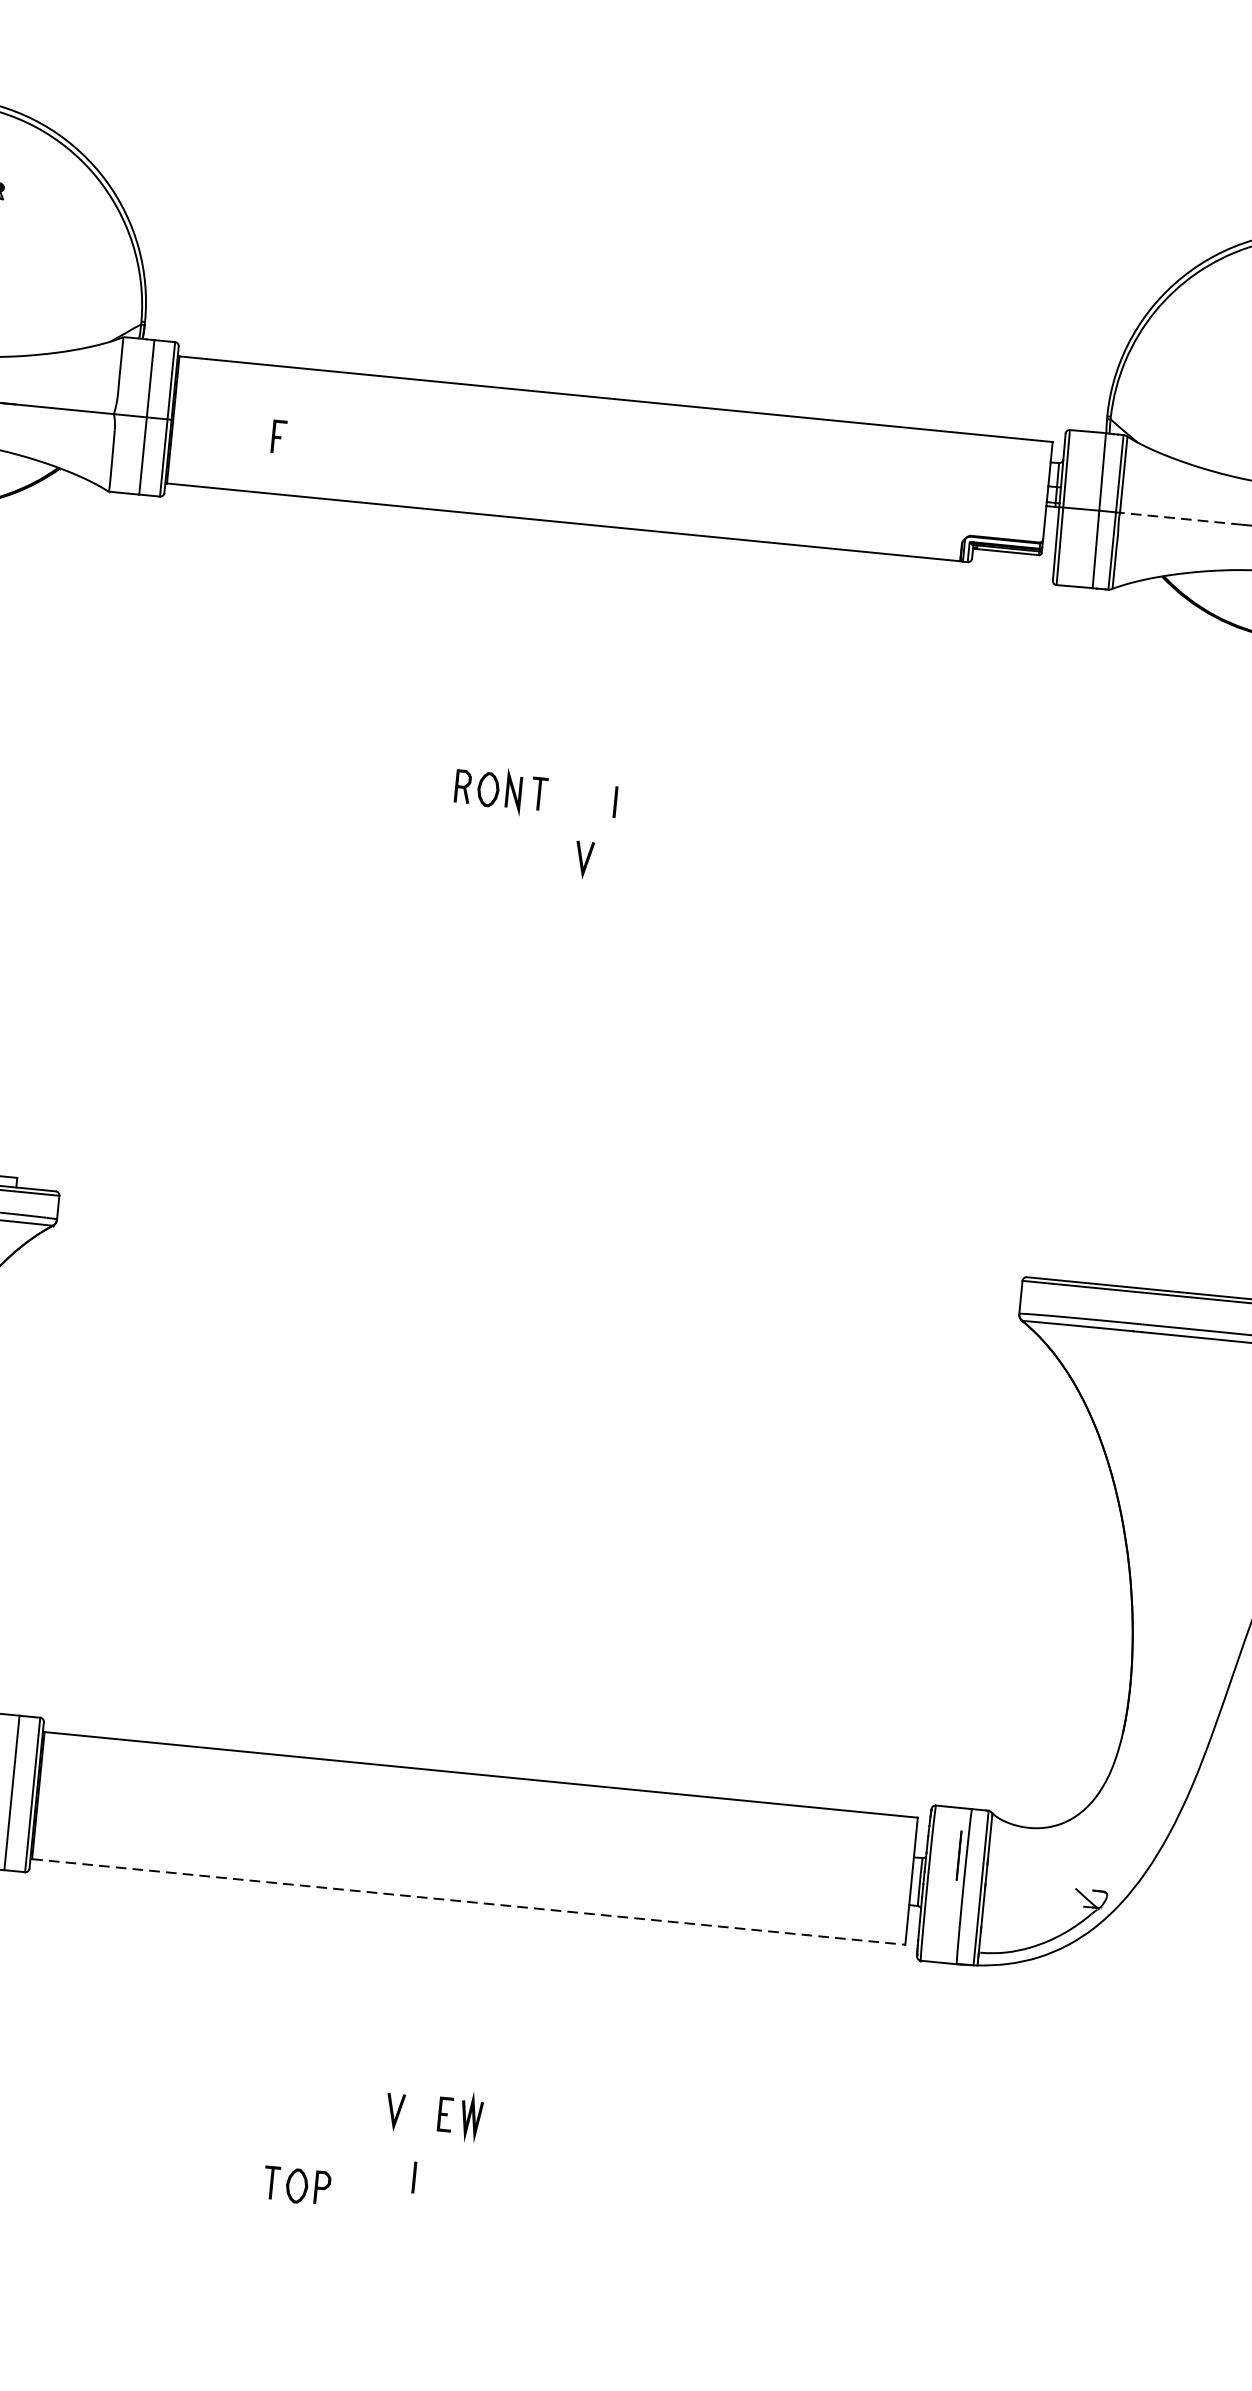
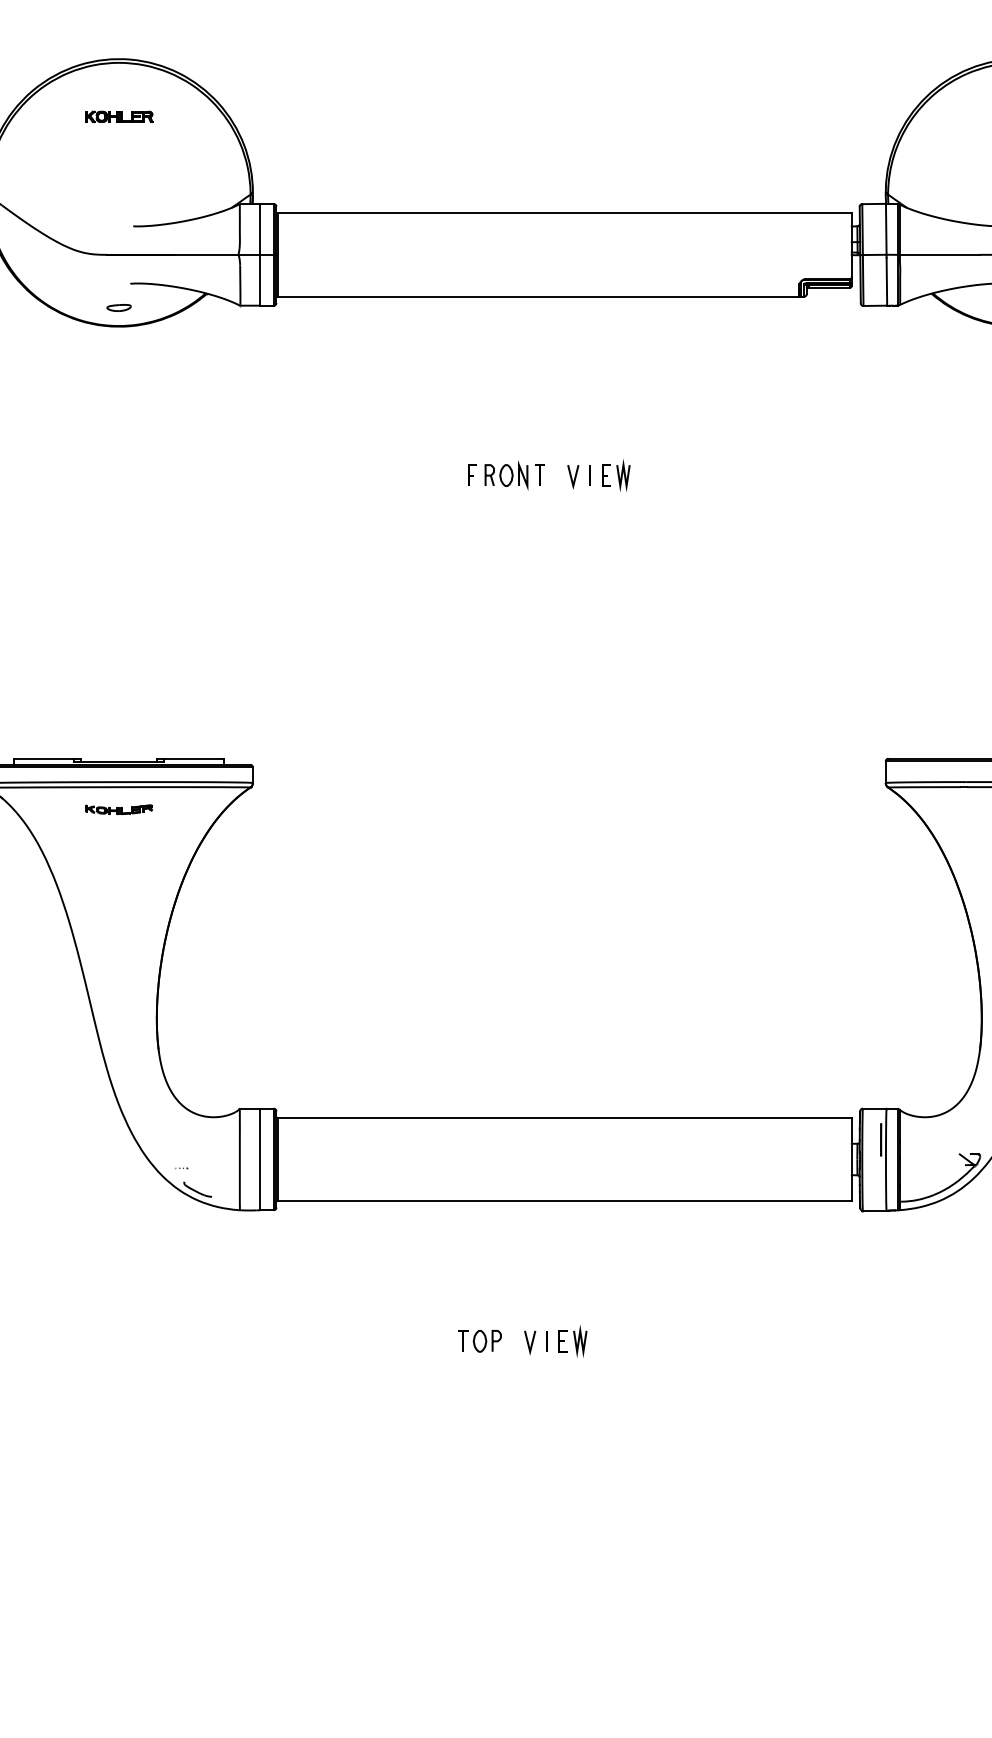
part: (279, 435) -> (472, 474), moved
line: (1179, 518) -> (939, 254), dashed -> solid
part: (655, 806) -> (616, 475), added
line: (582, 860) -> (572, 477), moved
line: (469, 1902) -> (565, 1201), dashed -> solid
line: (413, 2177) -> (546, 1341), moved
part: (296, 2184) -> (479, 1340), moved

